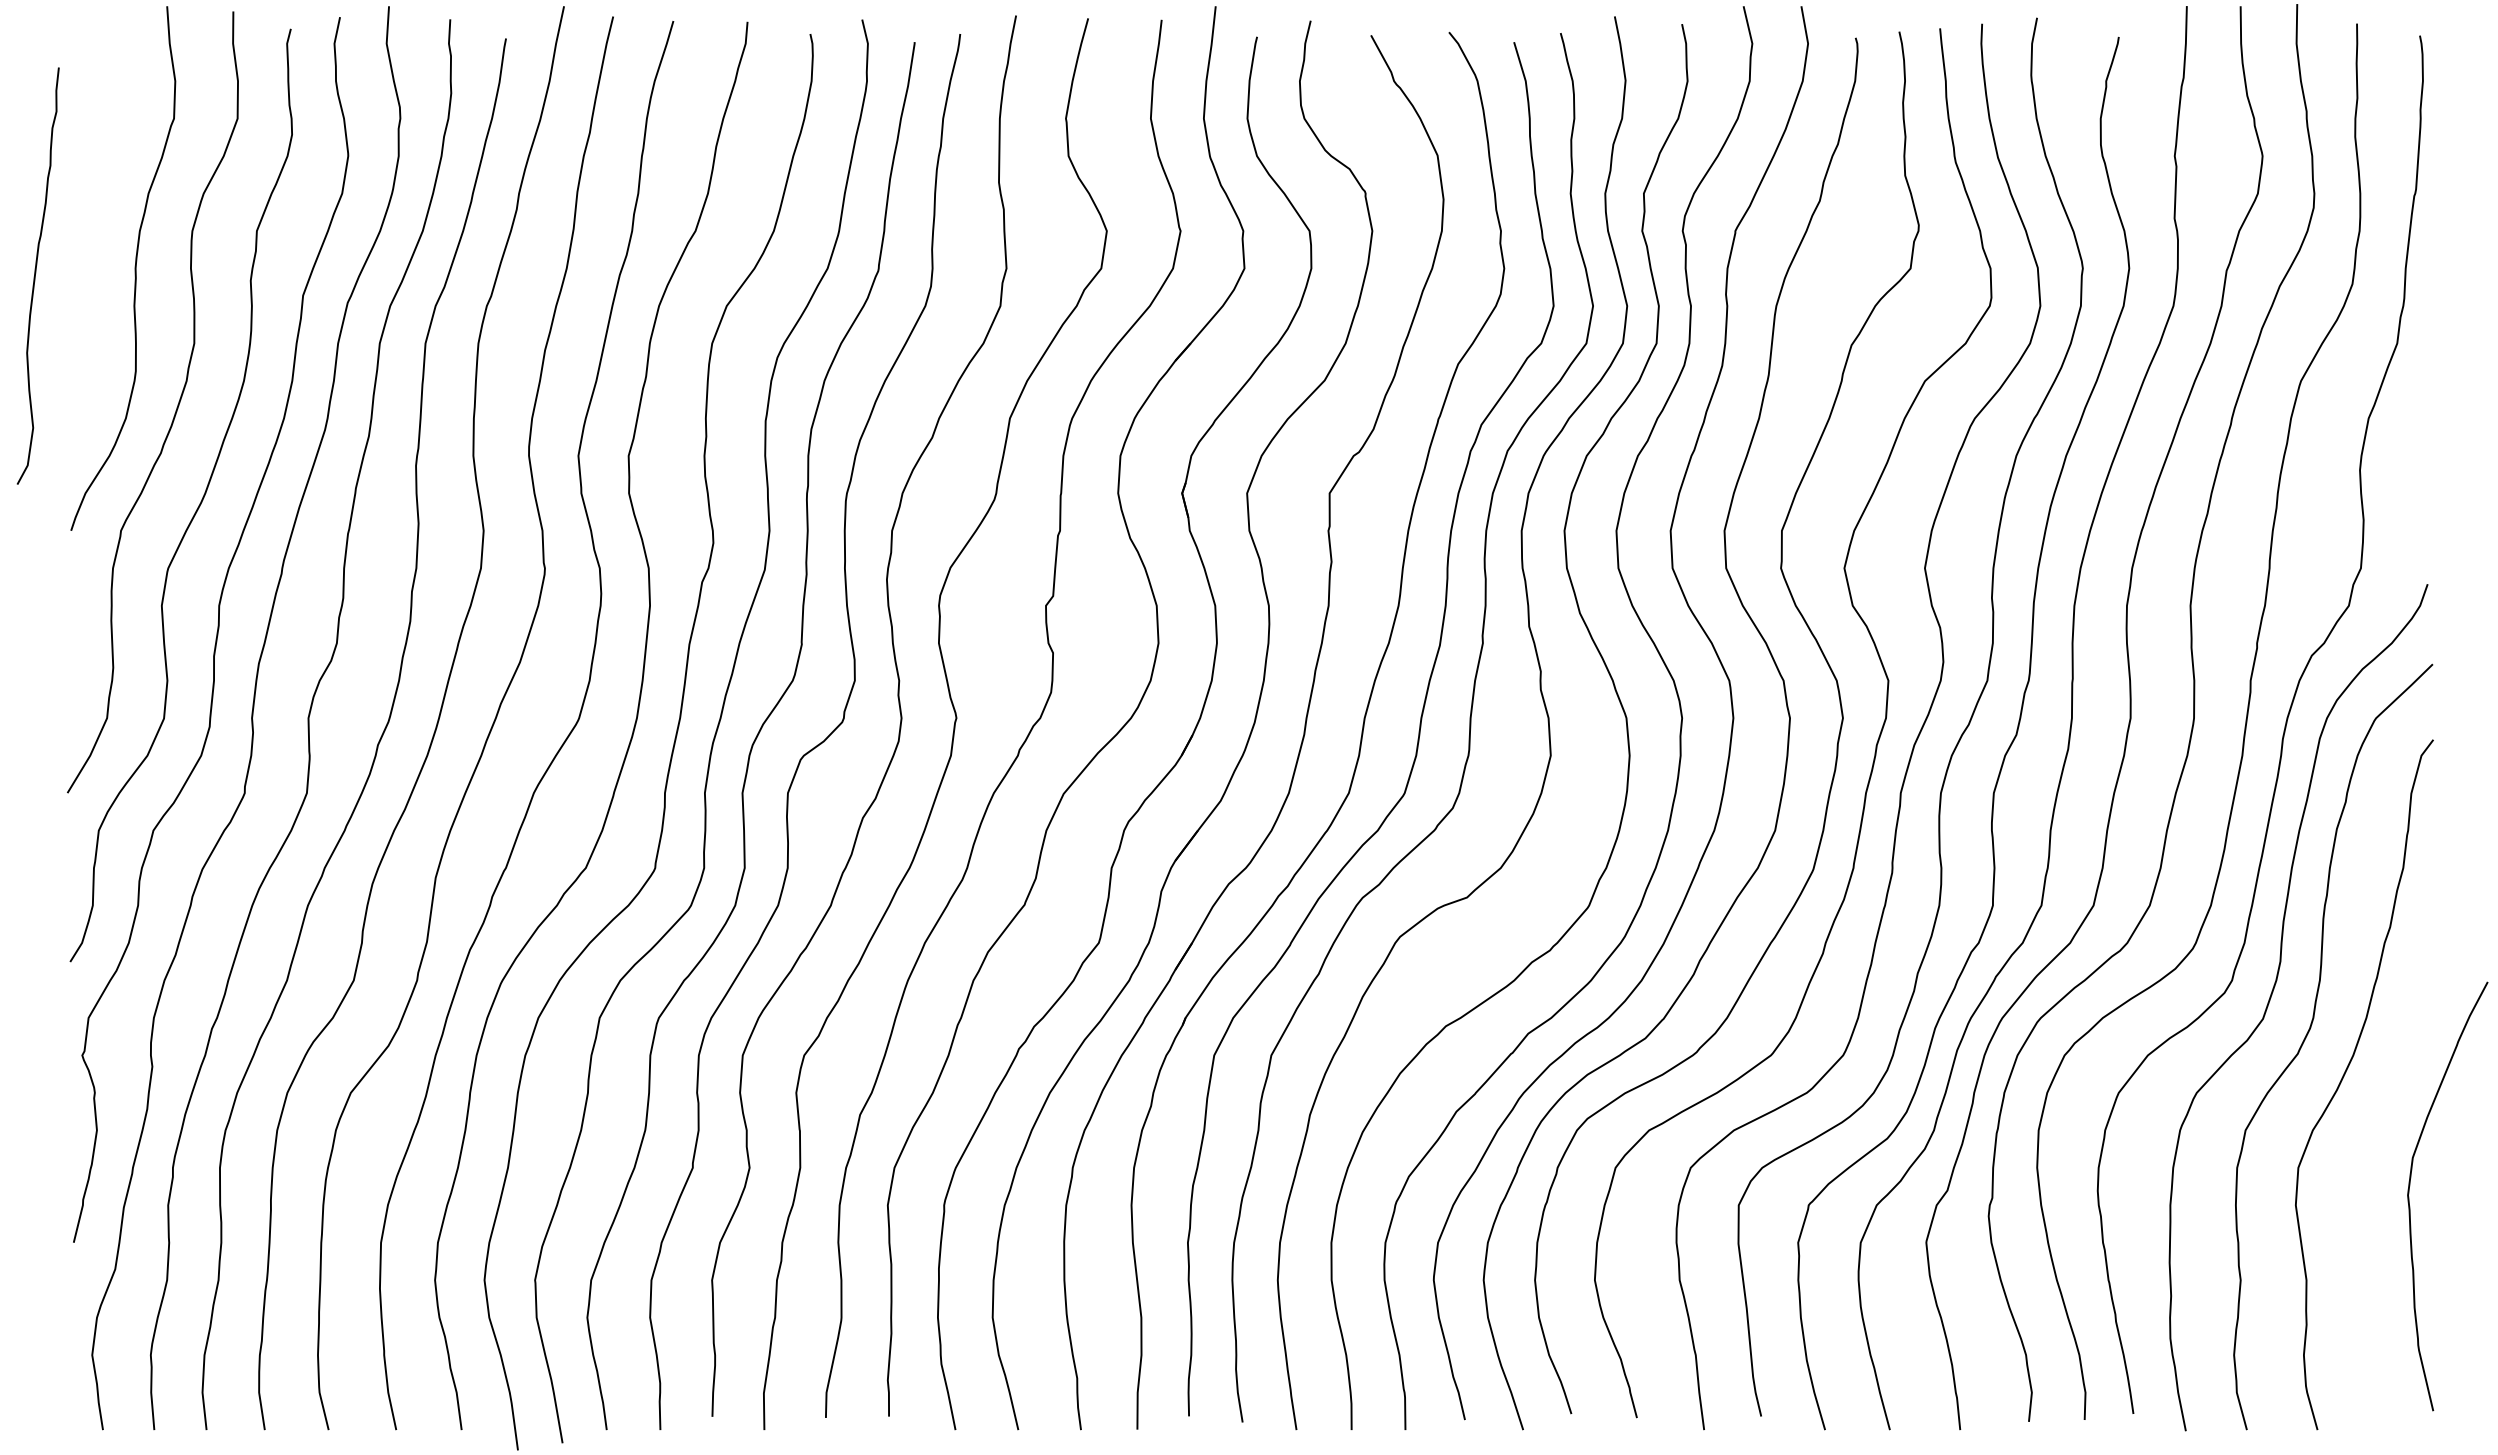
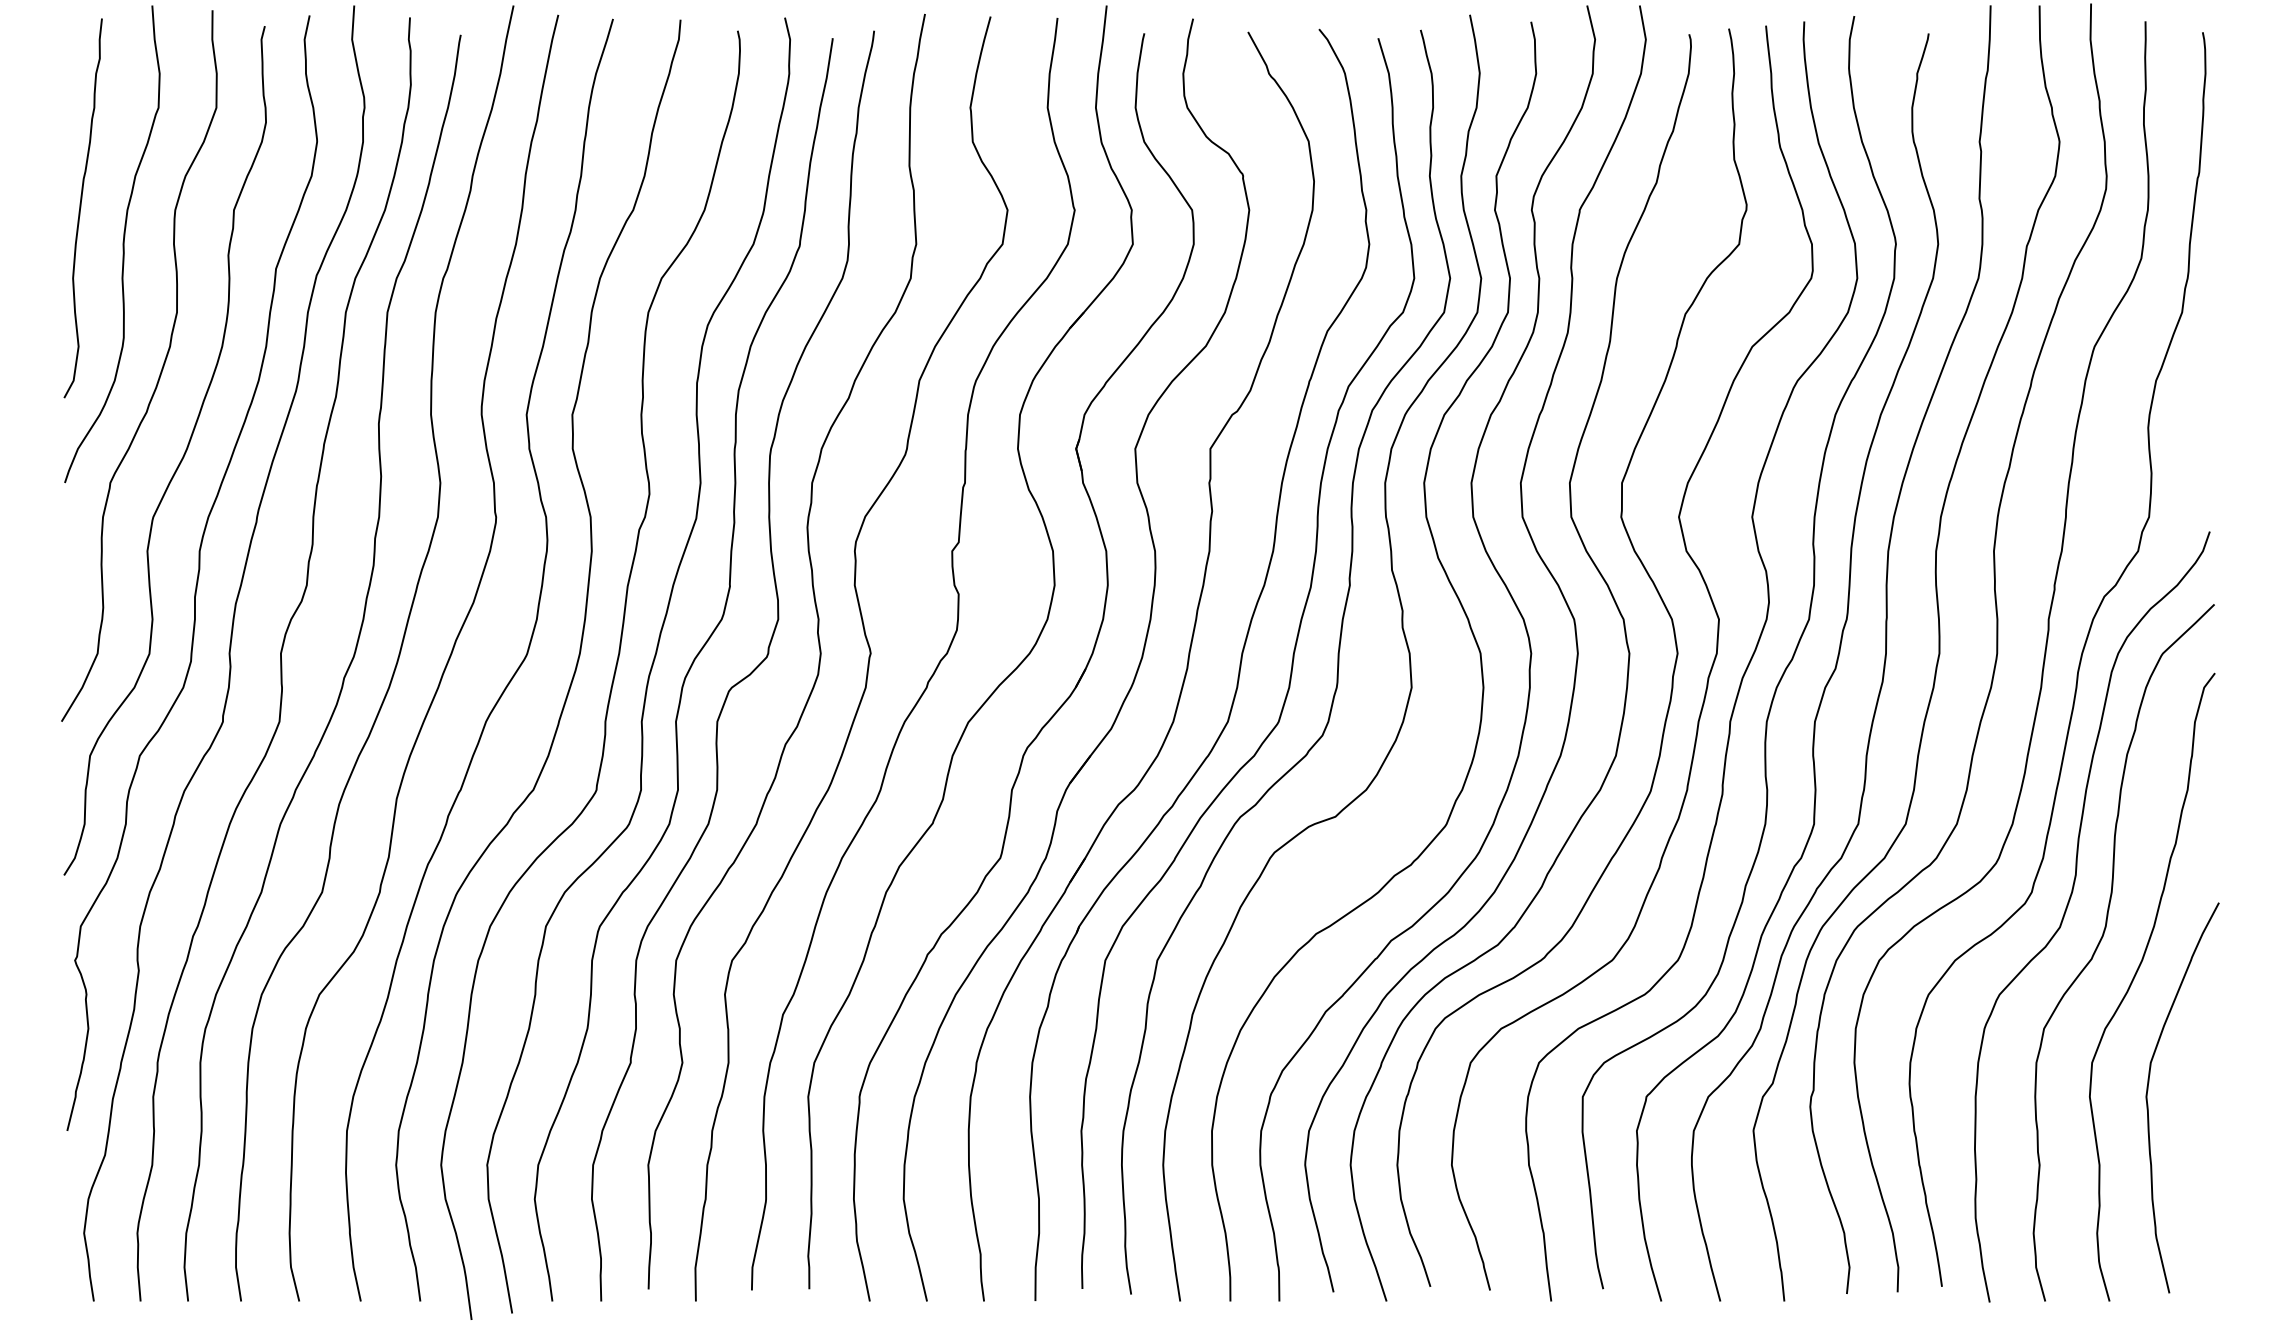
curve: (35, 275) -> (80, 207), moved
curve: (2409, 1196) -> (2147, 1097), moved

